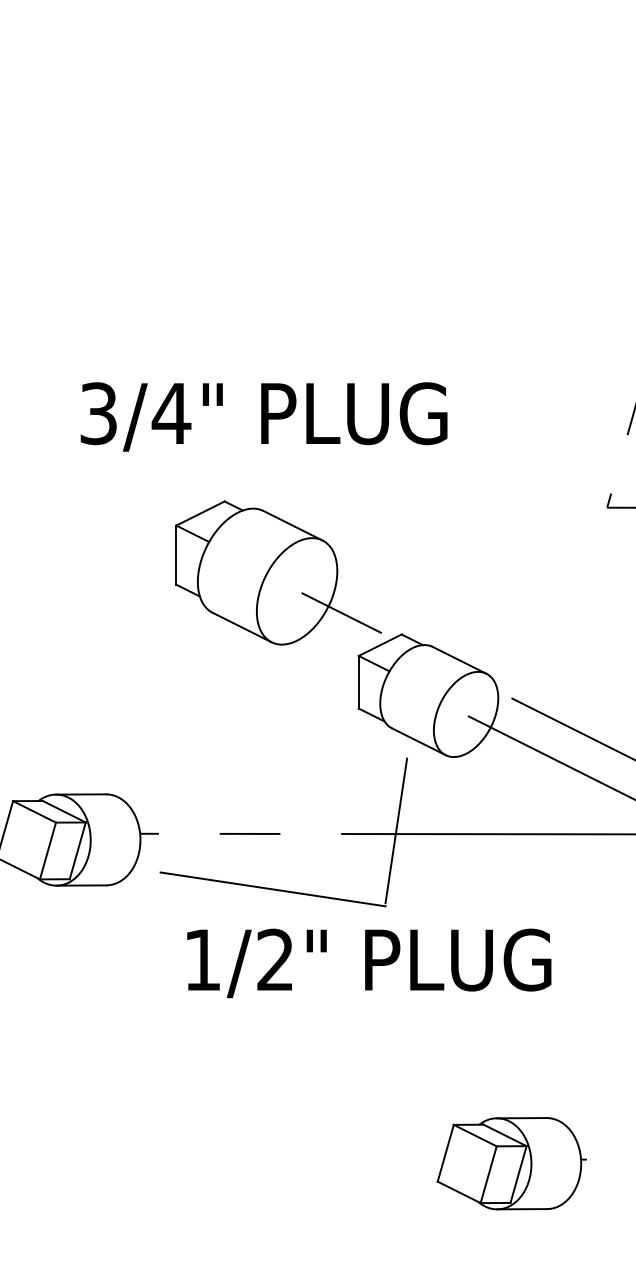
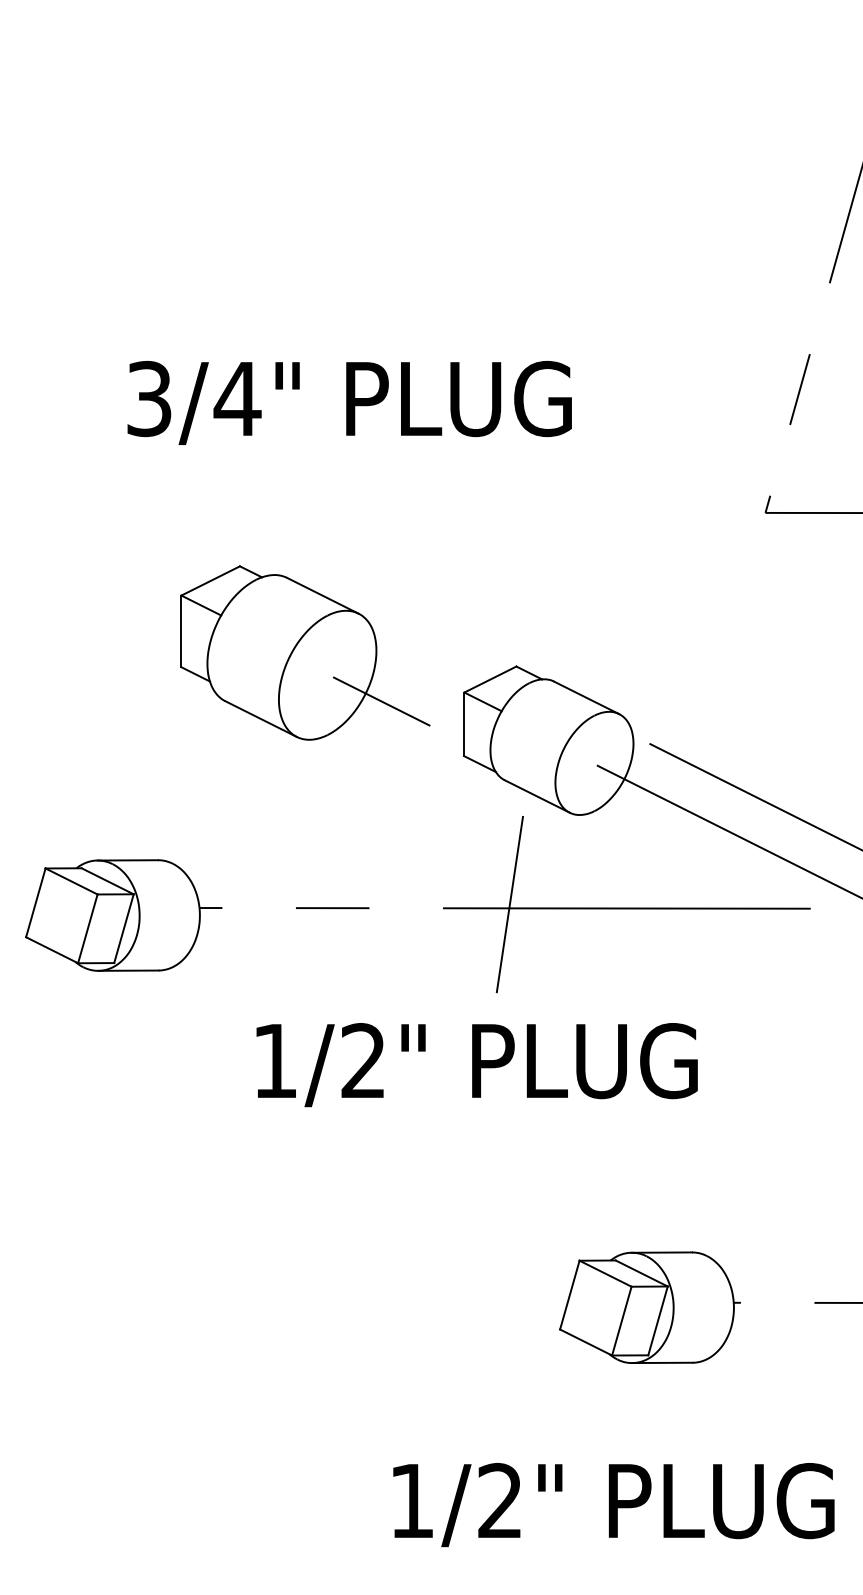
part: (278, 572) -> (305, 652), moved
line: (272, 888) -> (360, 974), removed

